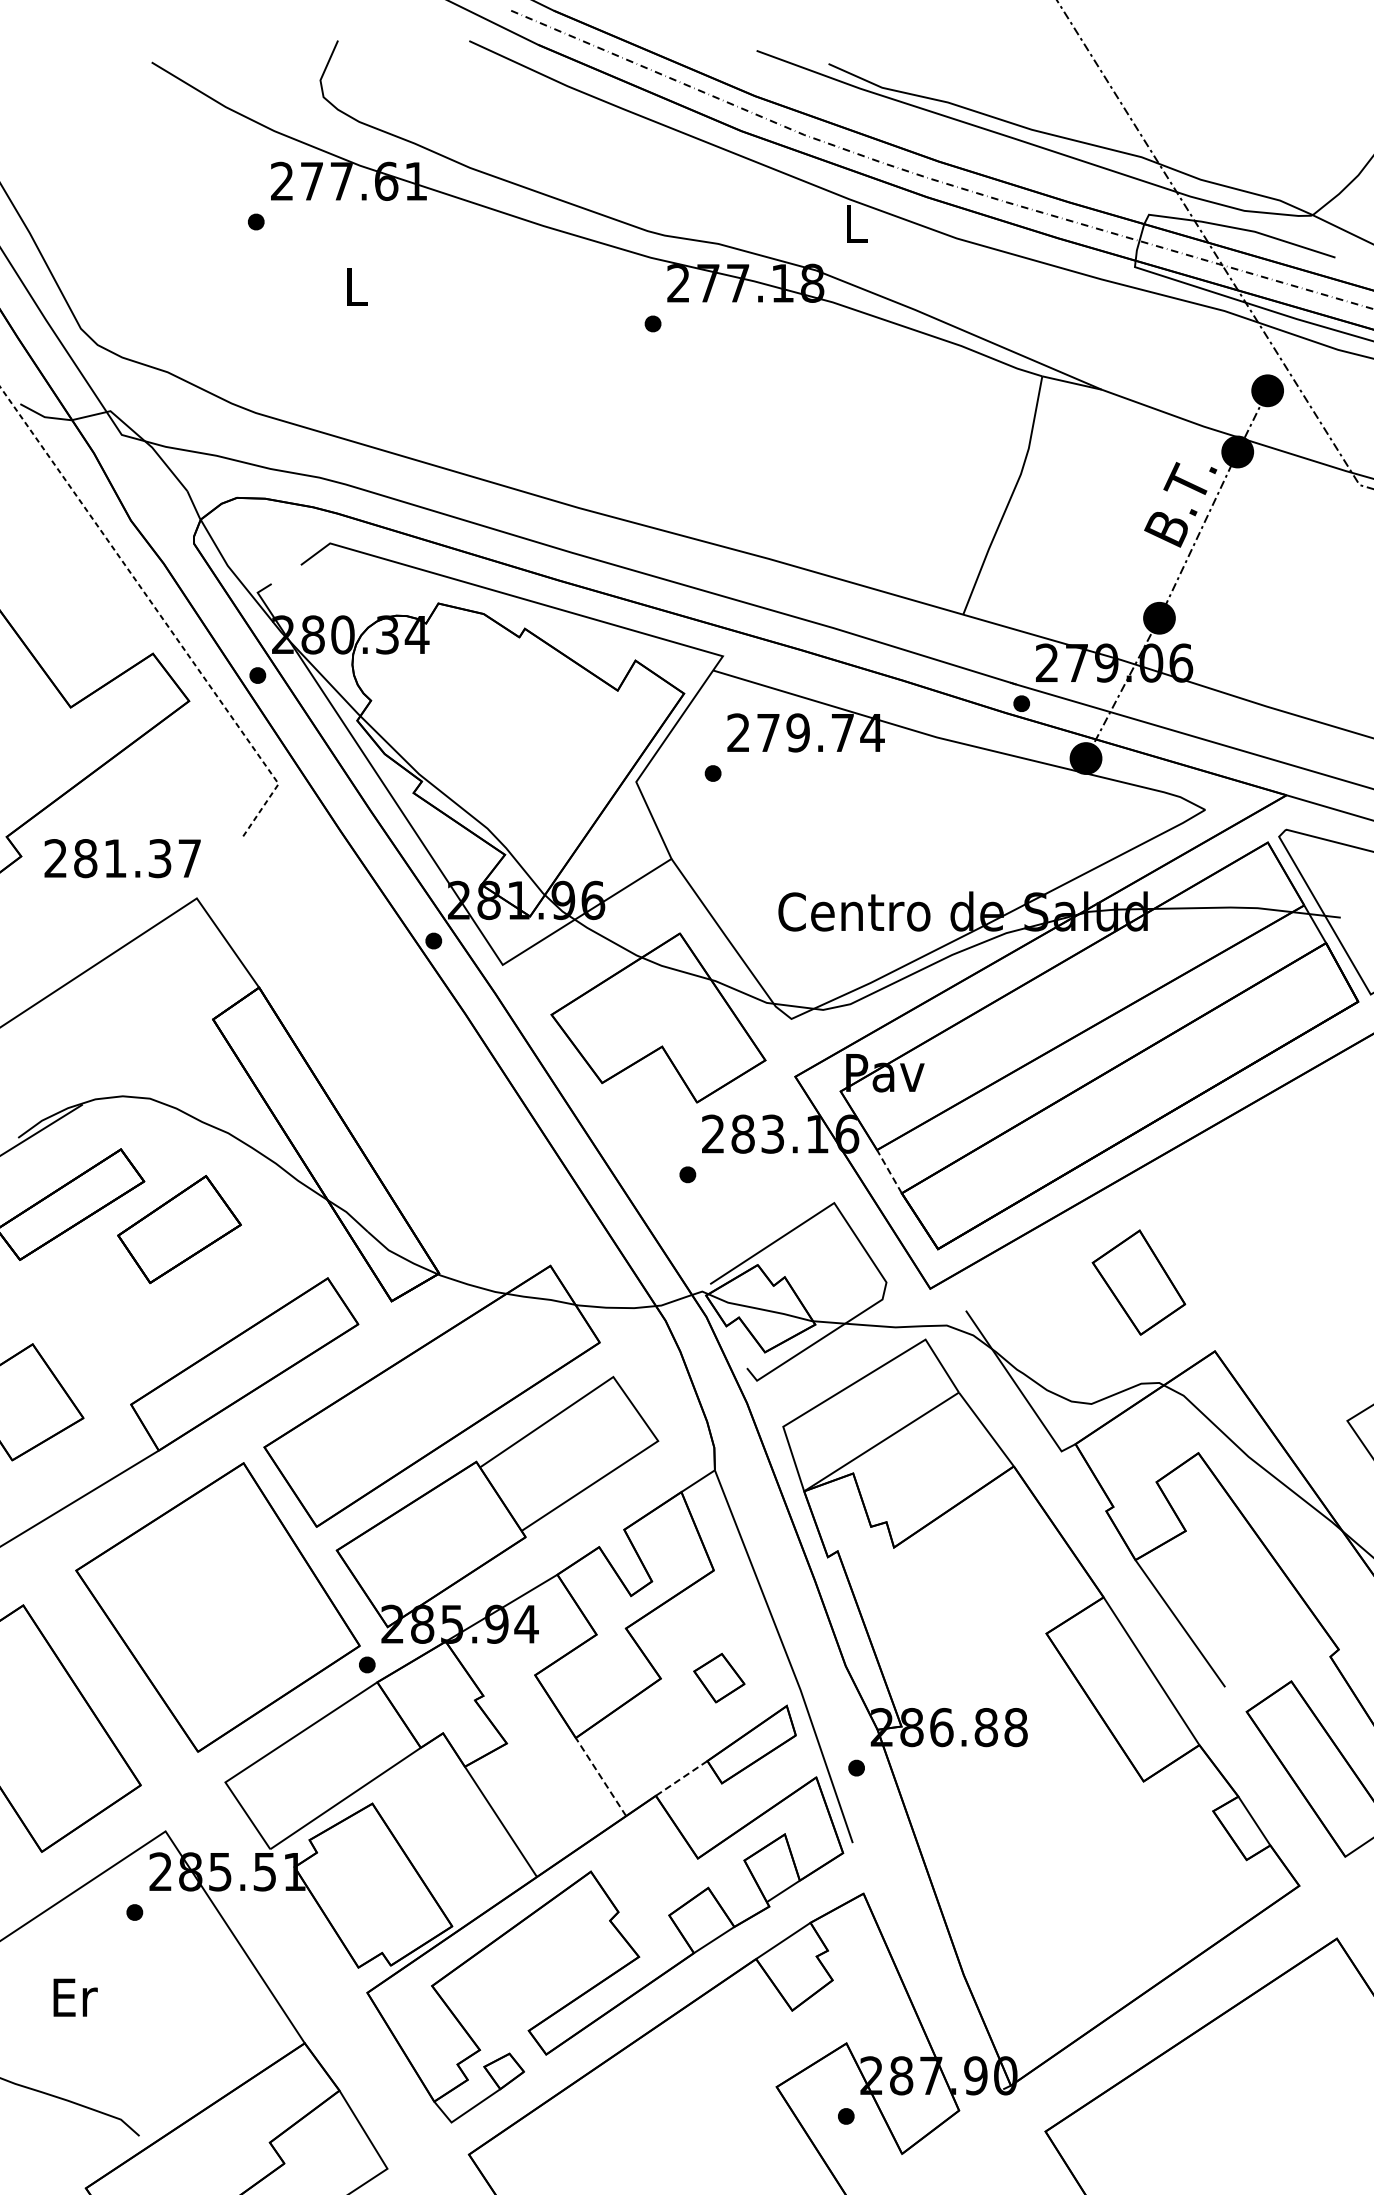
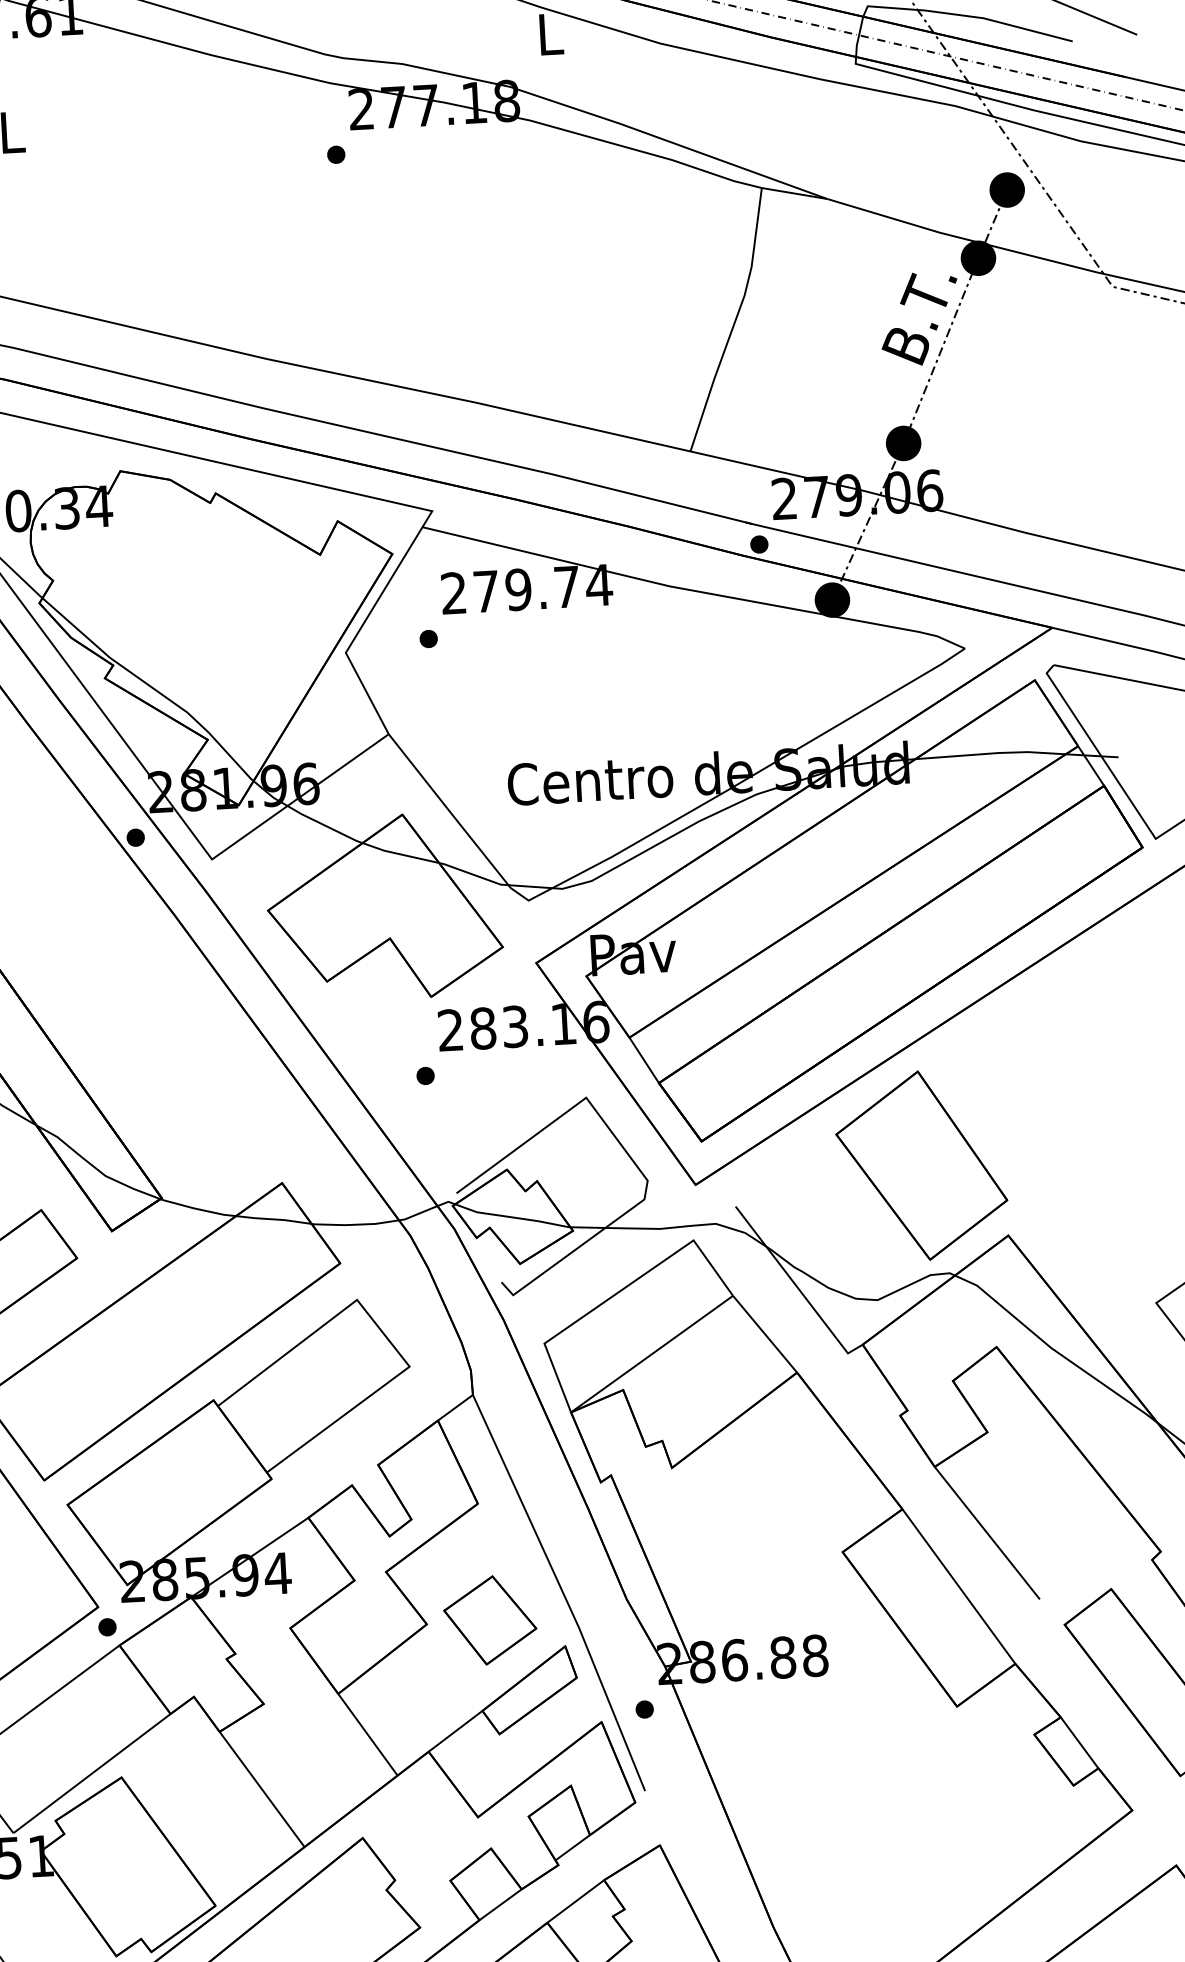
line: (889, 1171) -> (644, 1060), dashed -> solid
part: (1138, 1282) -> (921, 1165), size x1.67
part: (719, 1677) -> (490, 1619), size x1.67
line: (600, 1776) -> (367, 1734), dashed -> solid
line: (681, 1778) -> (455, 1731), dashed -> solid

